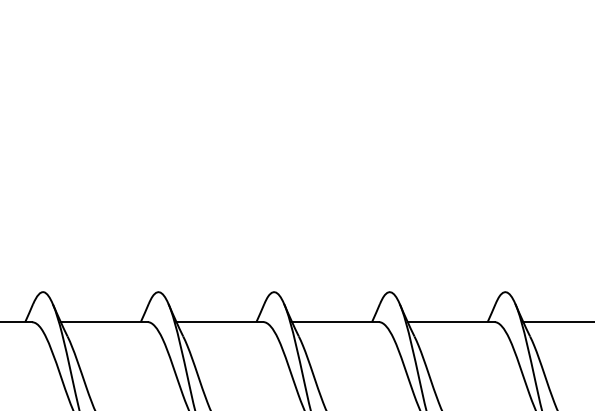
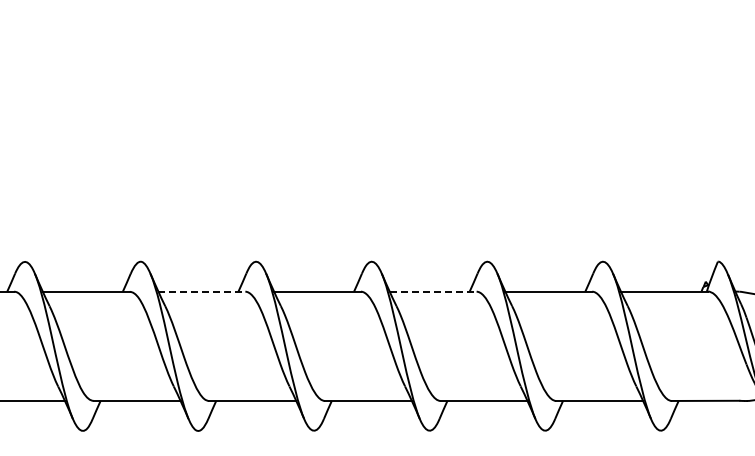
line: (104, 321) -> (202, 291), solid -> dashed
line: (335, 321) -> (433, 291), solid -> dashed

